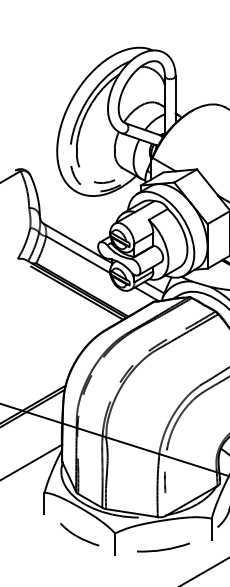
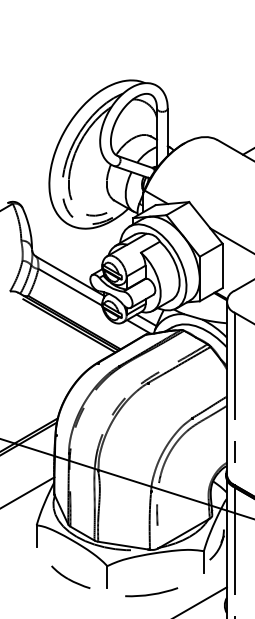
part: (79, 533) -> (70, 576), moved
arc: (163, 548) -> (151, 593), moved

